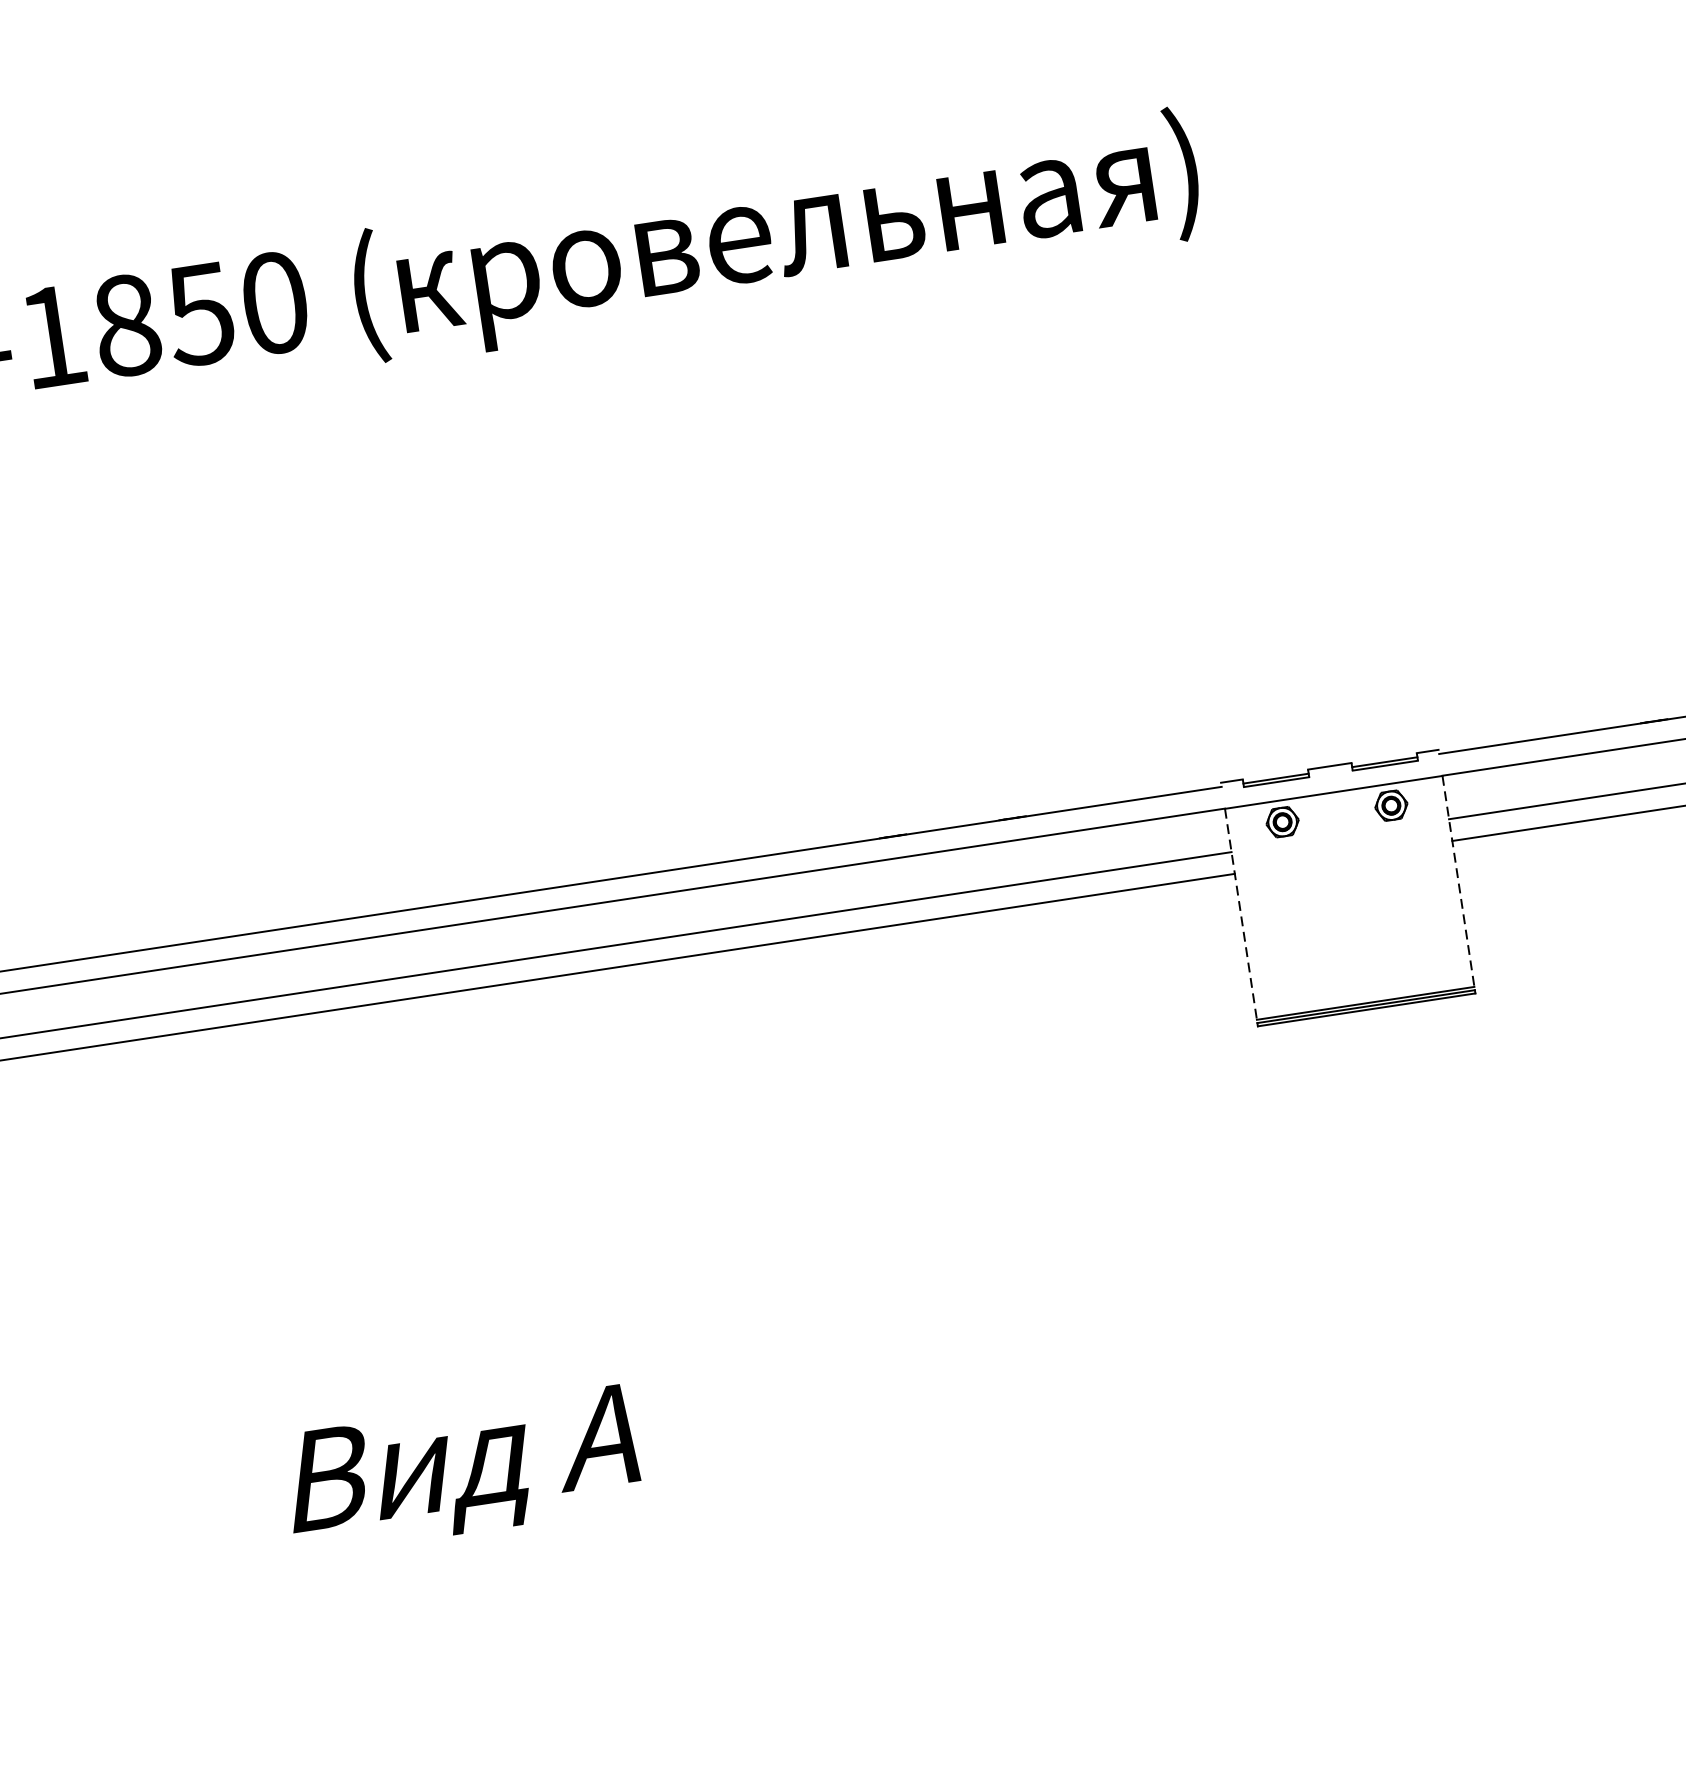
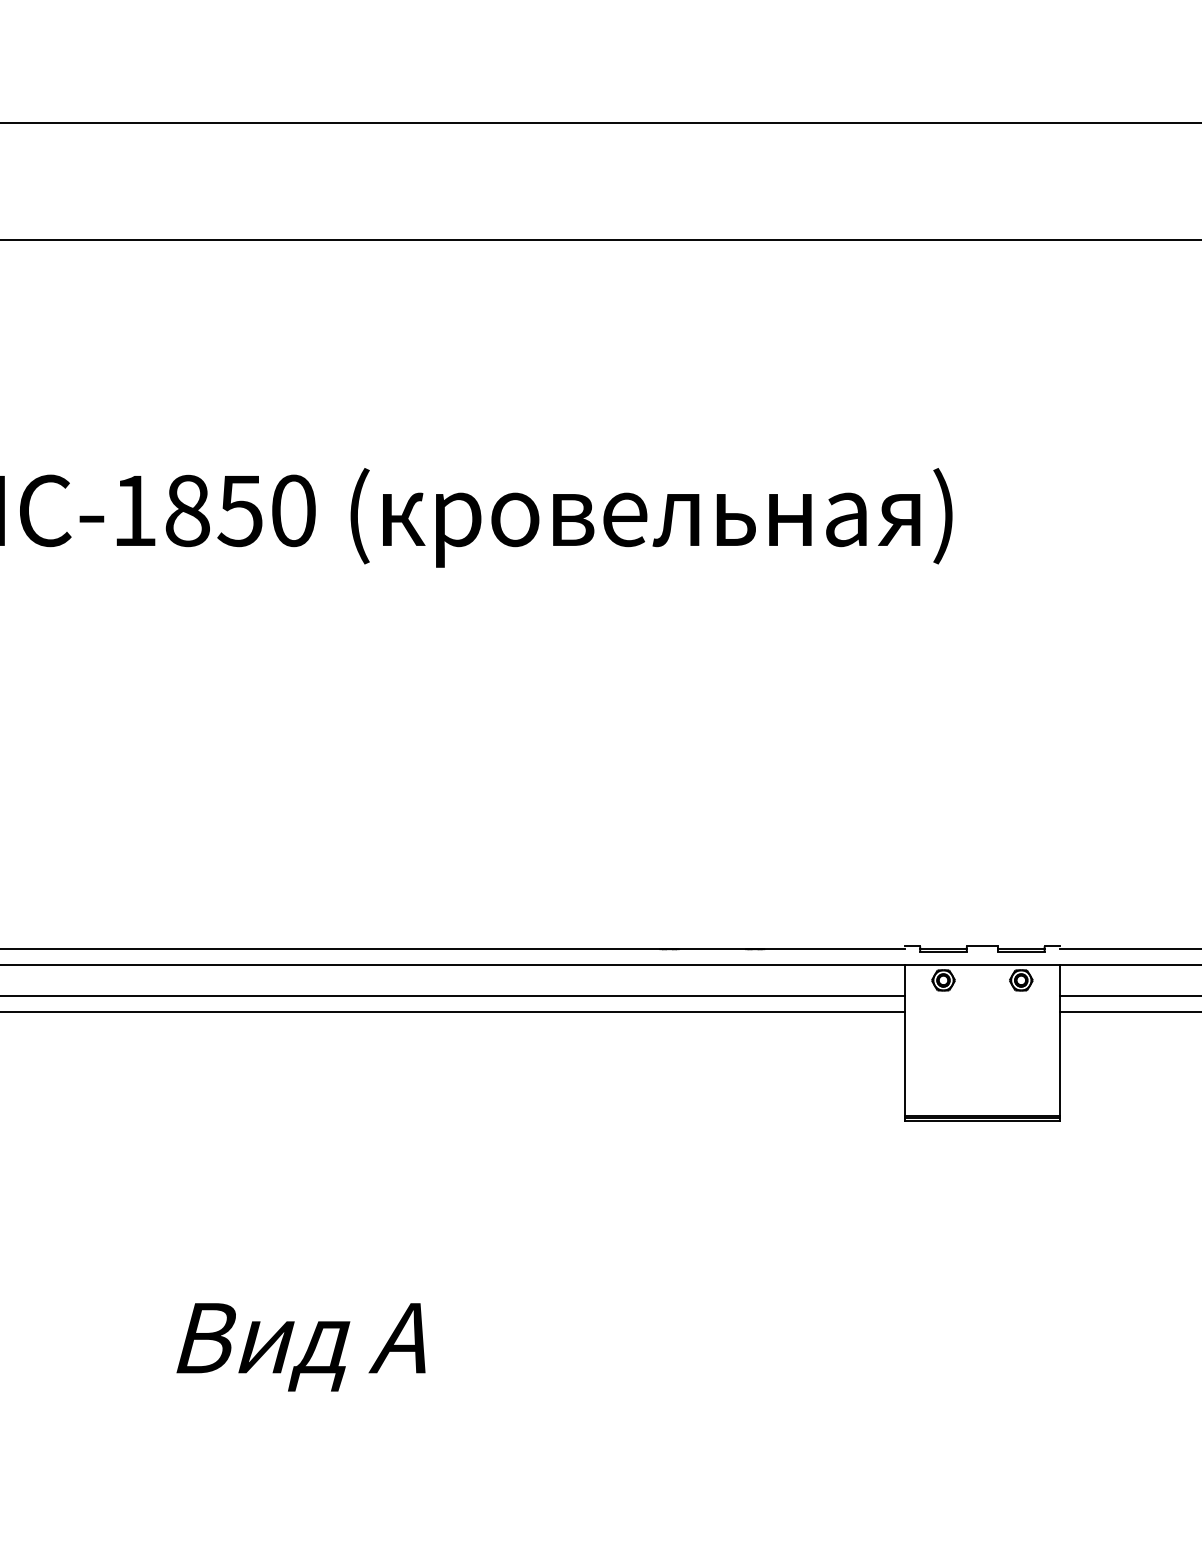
line: (1458, 881) -> (1060, 1040), dashed -> solid
line: (1240, 914) -> (904, 1040), dashed -> solid

